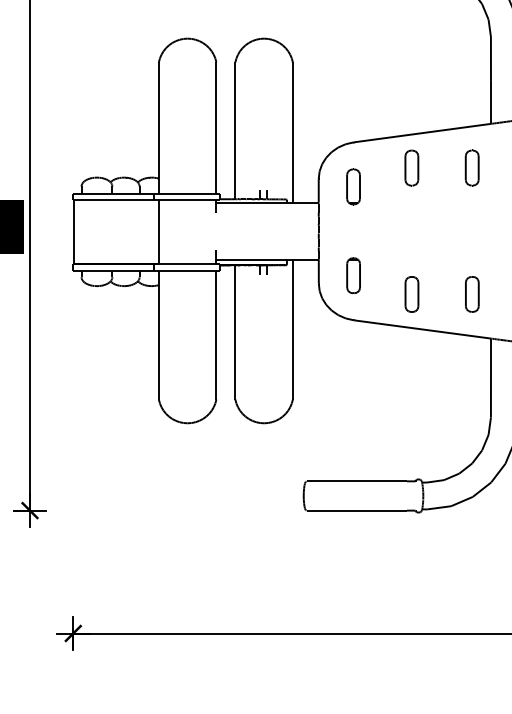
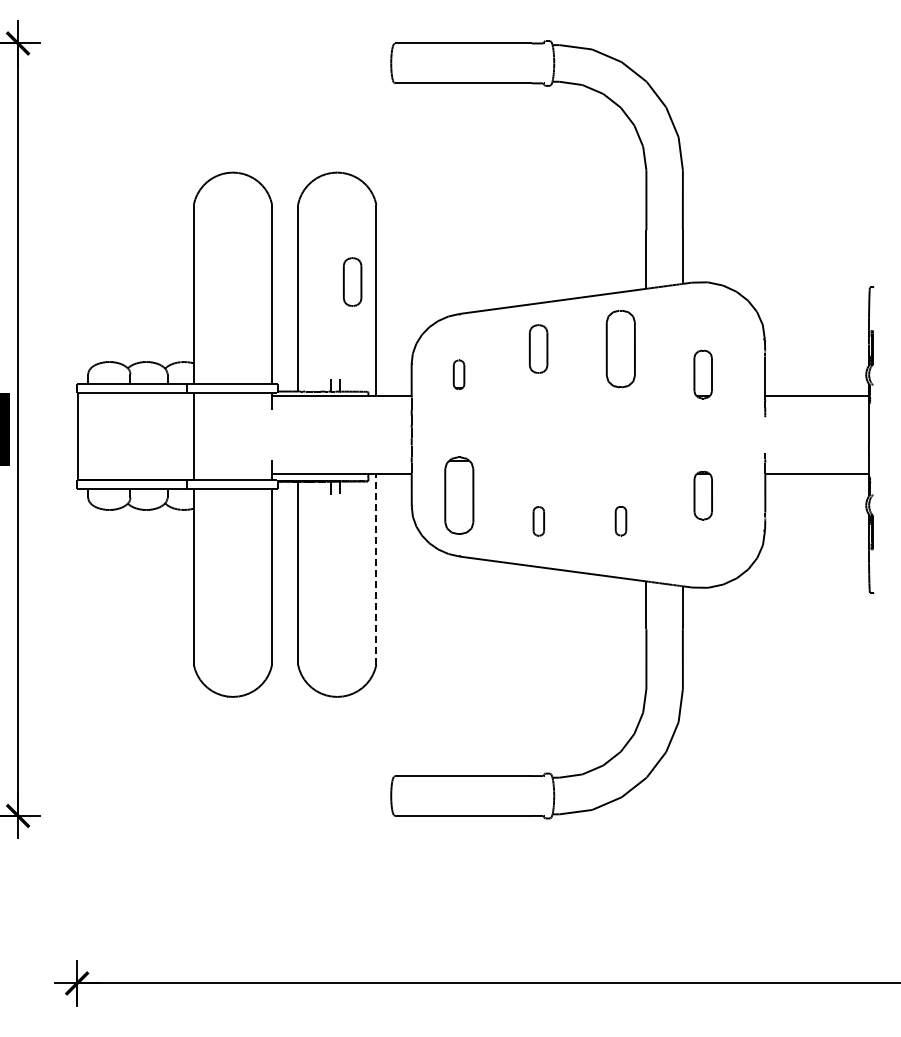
part: (275, 118) -> (352, 281), added
part: (471, 167) -> (620, 348), size x1.6
part: (353, 186) -> (458, 374), size x0.6
part: (353, 275) -> (458, 495), size x1.6
part: (471, 293) -> (620, 520), size x0.6
part: (411, 294) -> (538, 521), size x0.6
line: (292, 329) -> (376, 568), solid -> dashed

